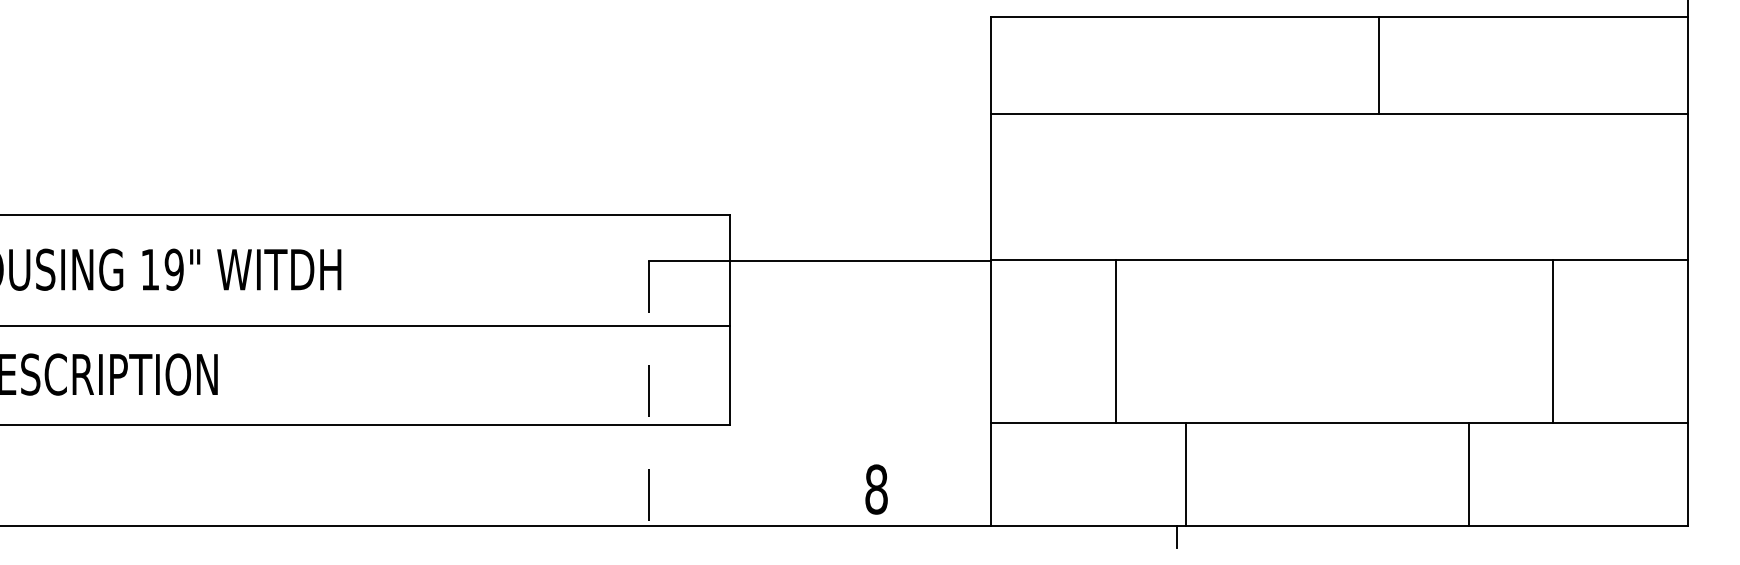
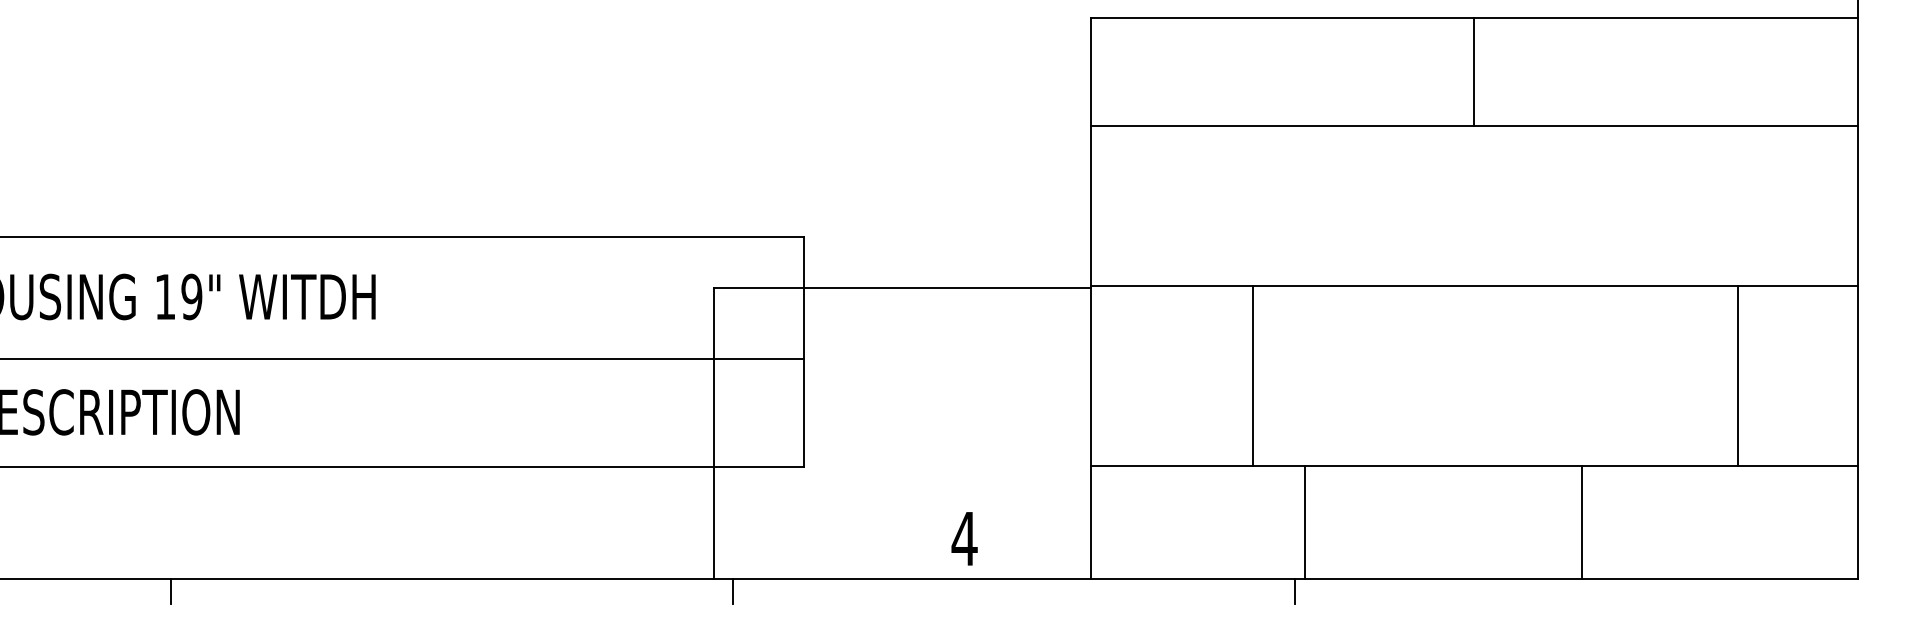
line: (1378, 64) -> (1474, 71), moved
line: (1116, 341) -> (1253, 375), moved
line: (1552, 341) -> (1737, 375), moved
line: (649, 393) -> (714, 433), dashed -> solid
line: (1468, 474) -> (1582, 522), moved
text: (876, 489) -> (964, 538), 8 -> 4
line: (155, 537) -> (171, 591), added
line: (666, 537) -> (733, 591), added

